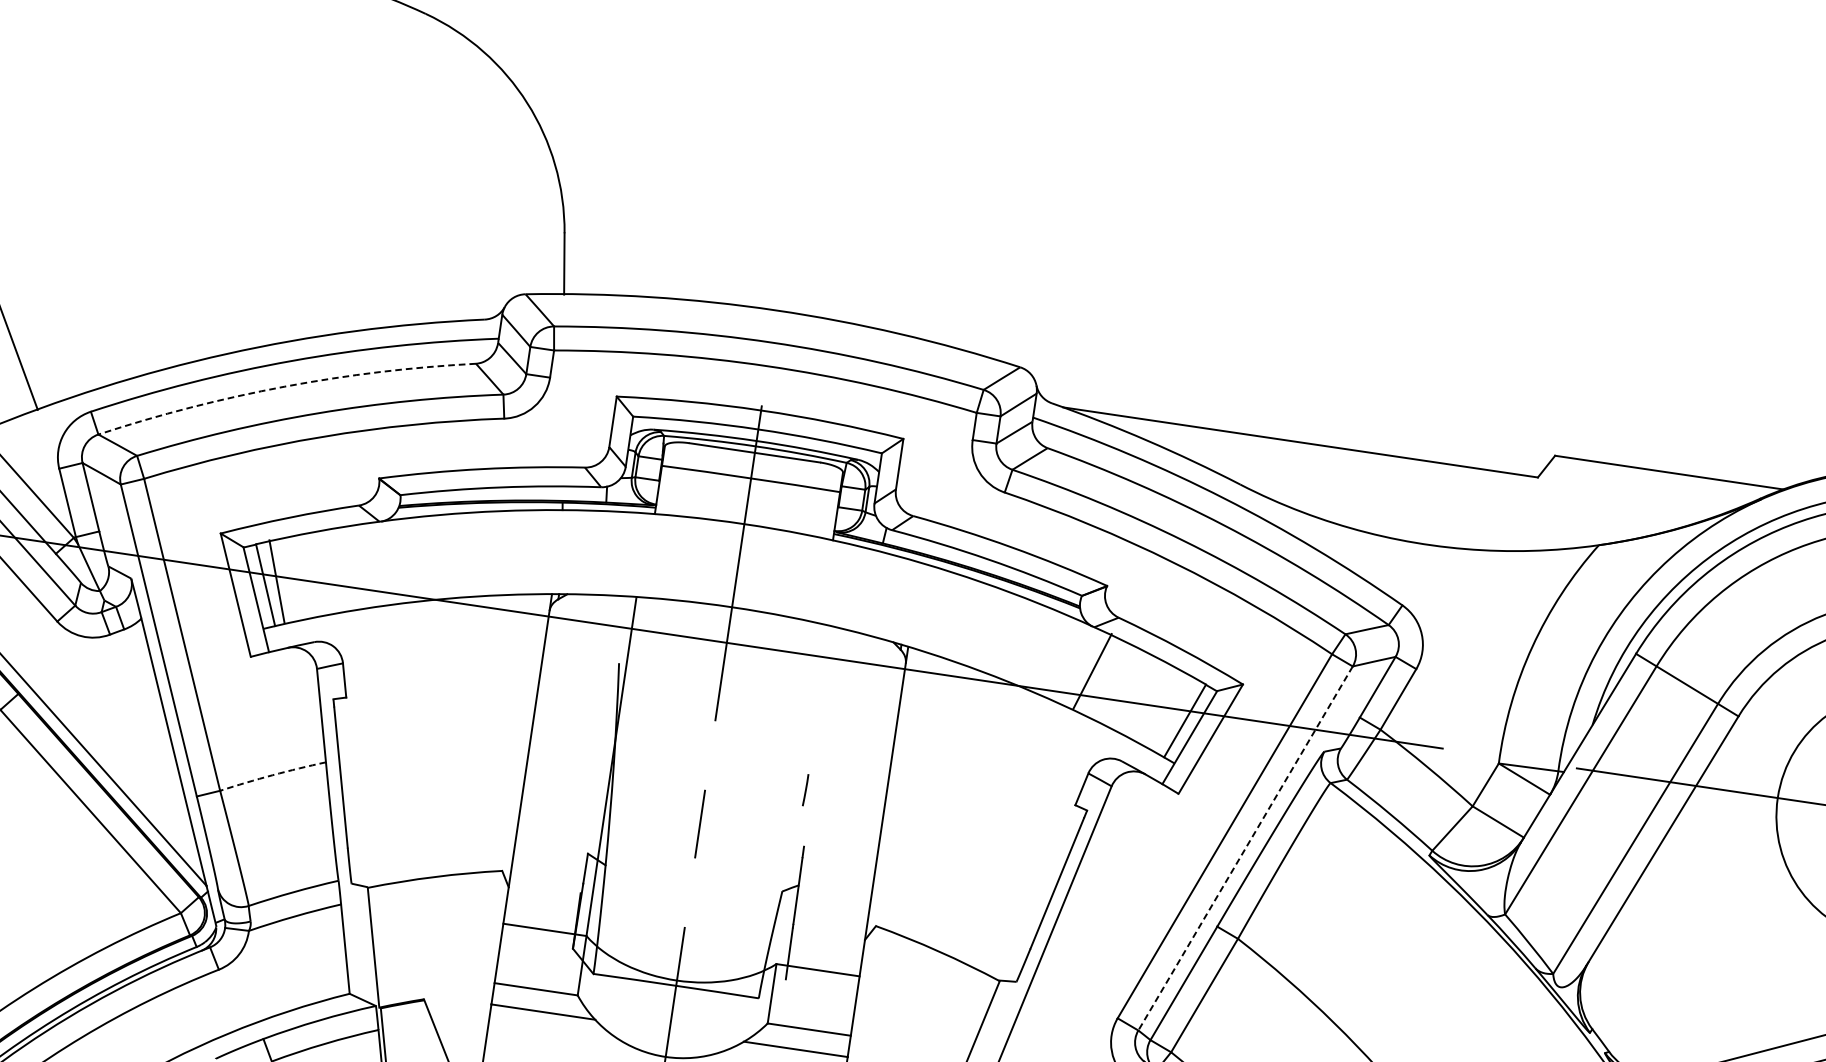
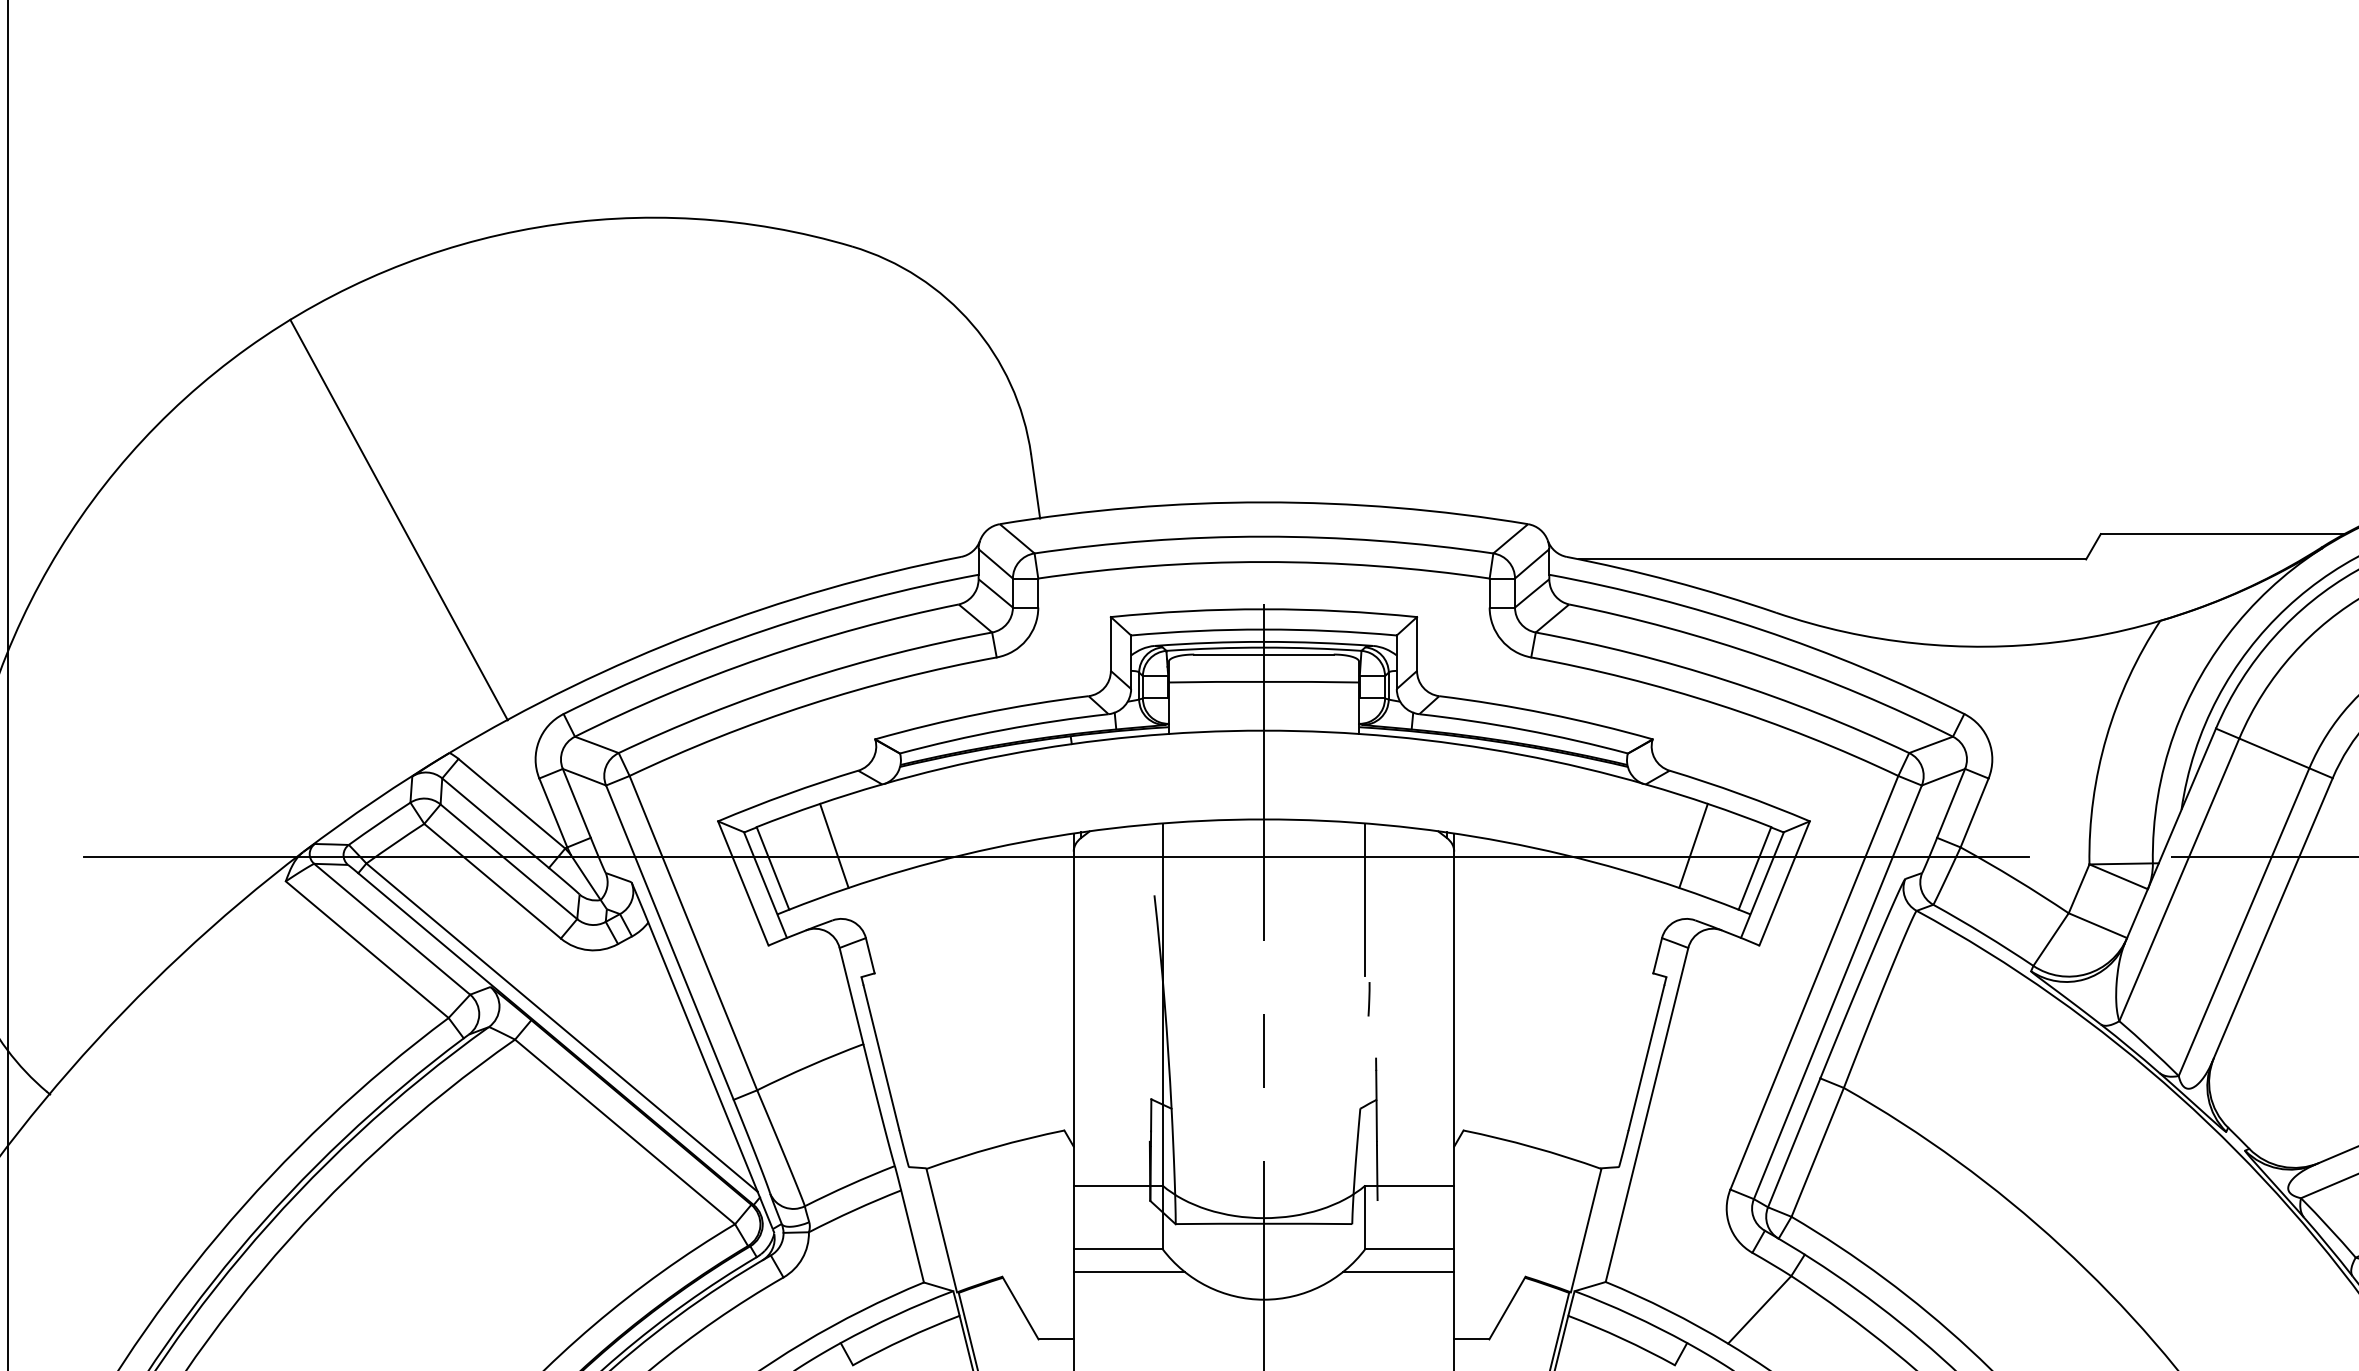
arc: (284, 386) -> (762, 657), dashed -> solid
line: (277, 581) -> (834, 845), moved
line: (1092, 671) -> (1693, 845), moved
line: (816, 696) -> (1365, 899), added
arc: (272, 774) -> (809, 1065), dashed -> solid
line: (1245, 848) -> (1837, 992), dashed -> solid

